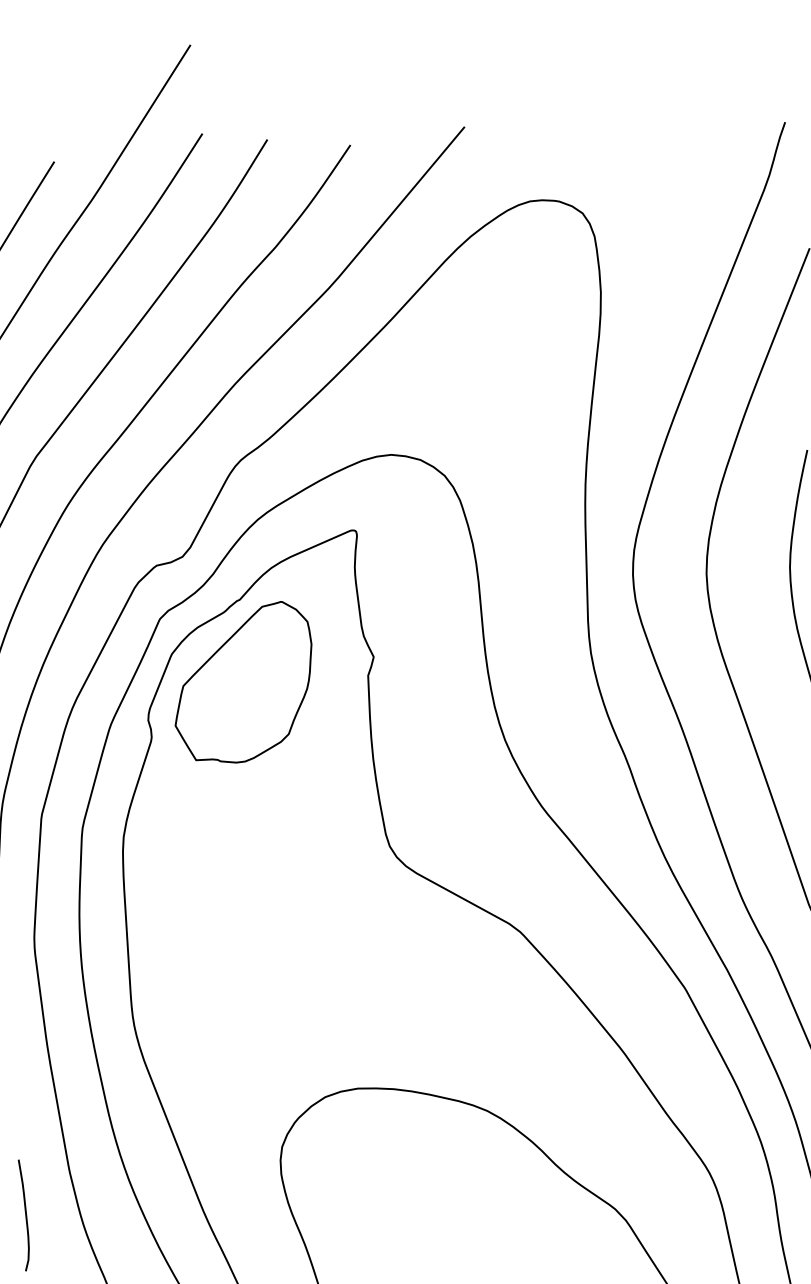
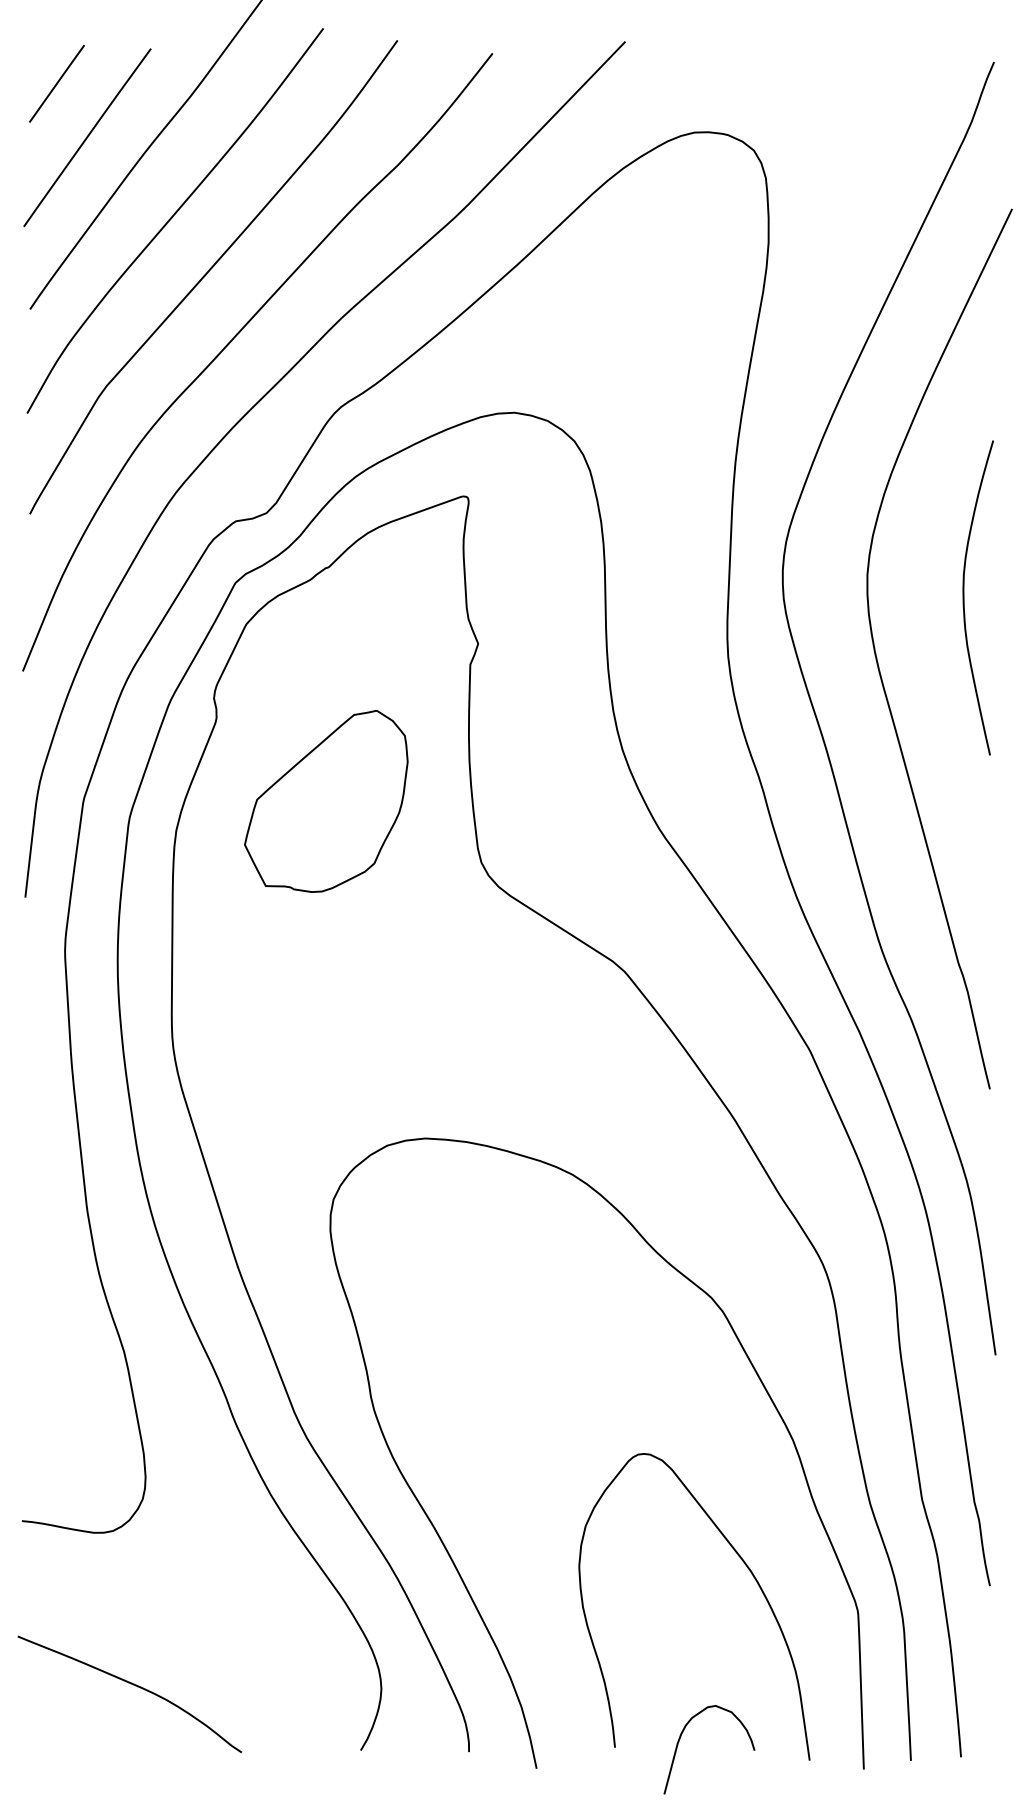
part: (243, 683) -> (326, 801), moved
curve: (25, 1215) -> (33, 1257), removed

